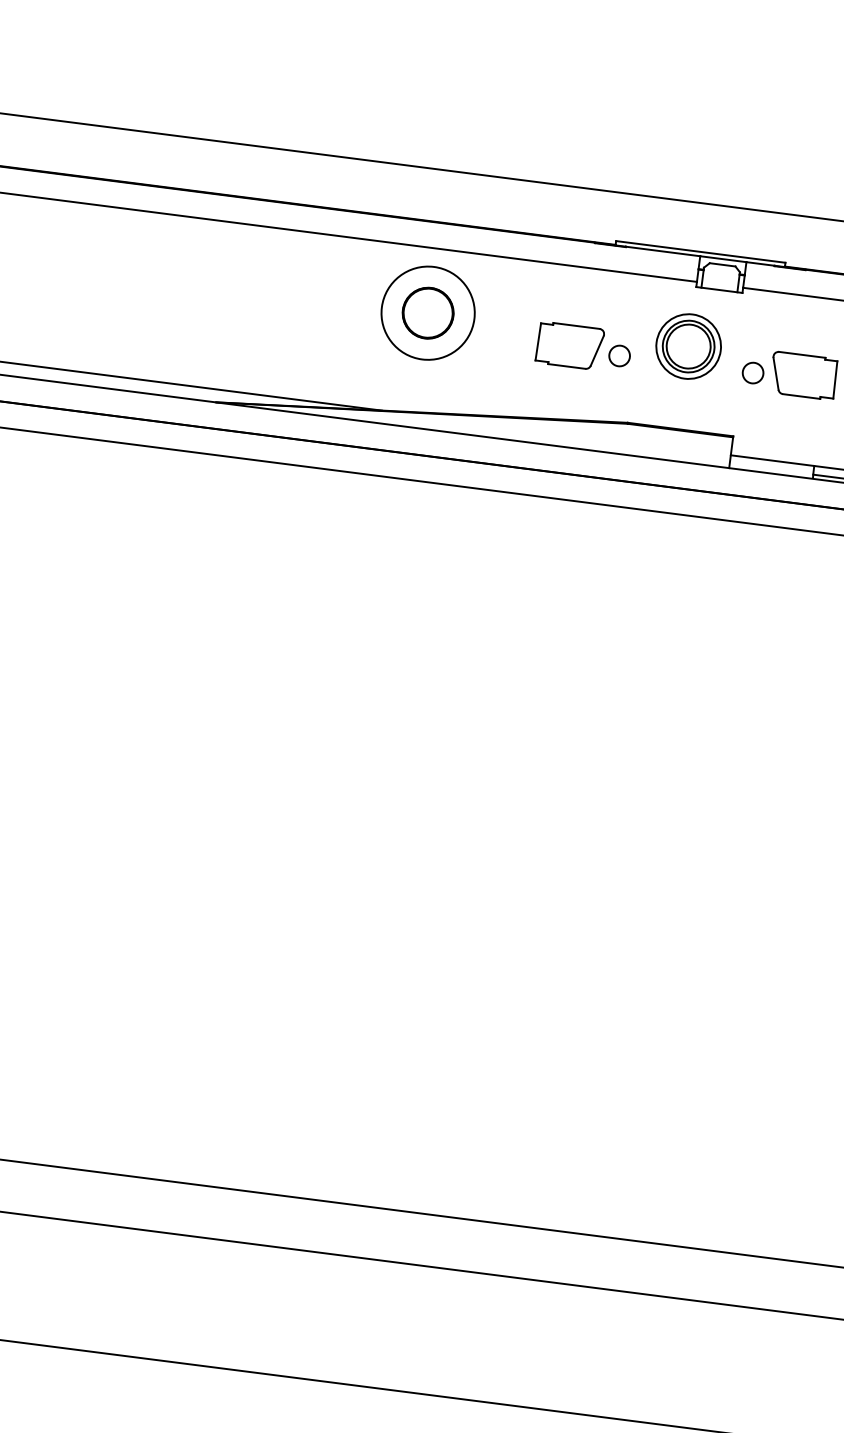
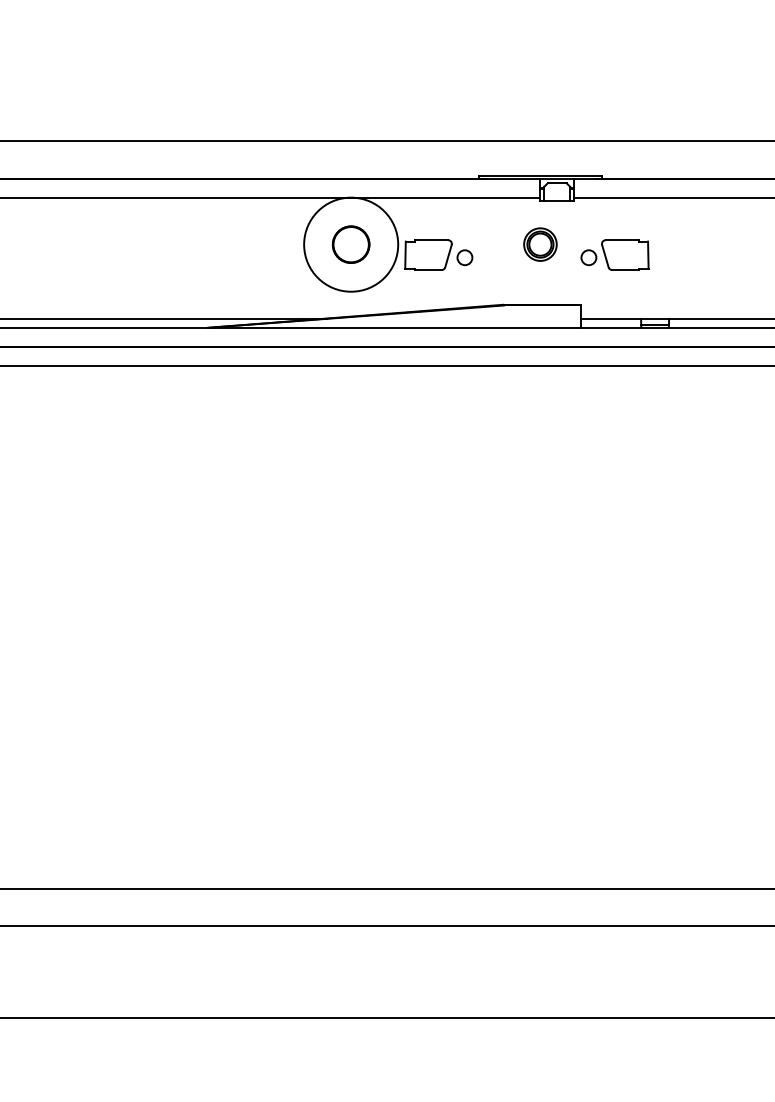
circle: (427, 312) -> (350, 244), size x1.4
part: (583, 346) -> (438, 254), moved
part: (688, 346) -> (540, 244), size x0.7

